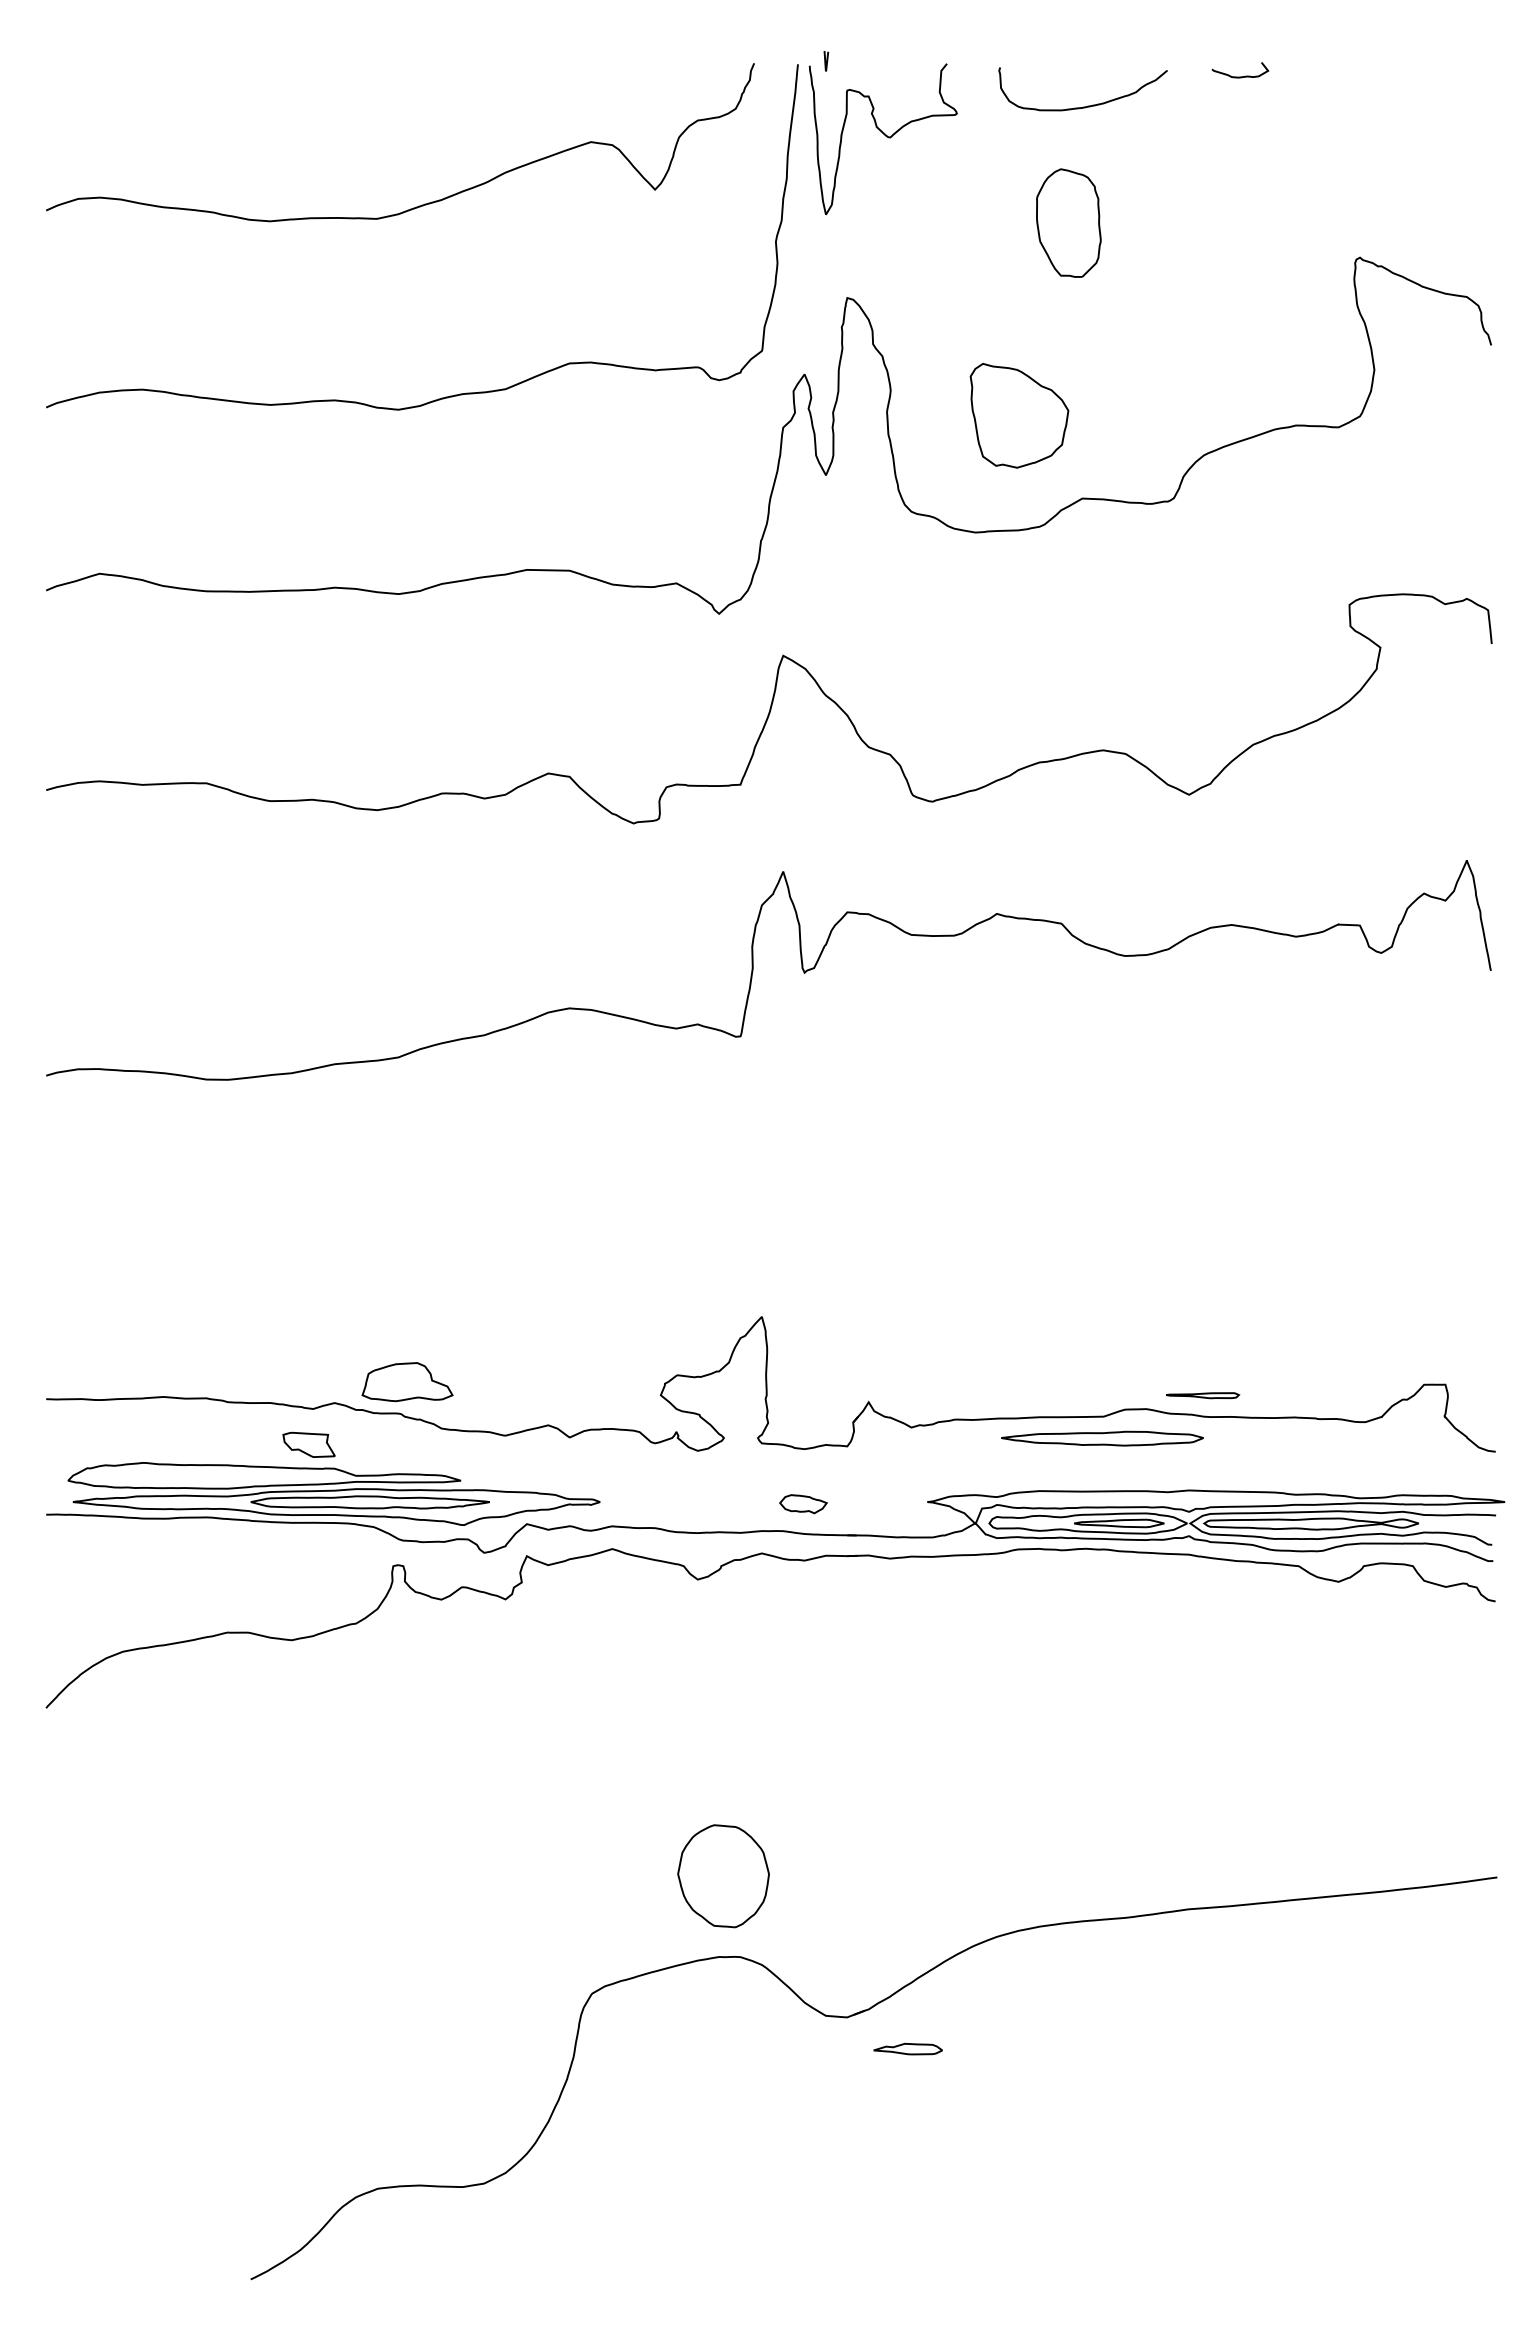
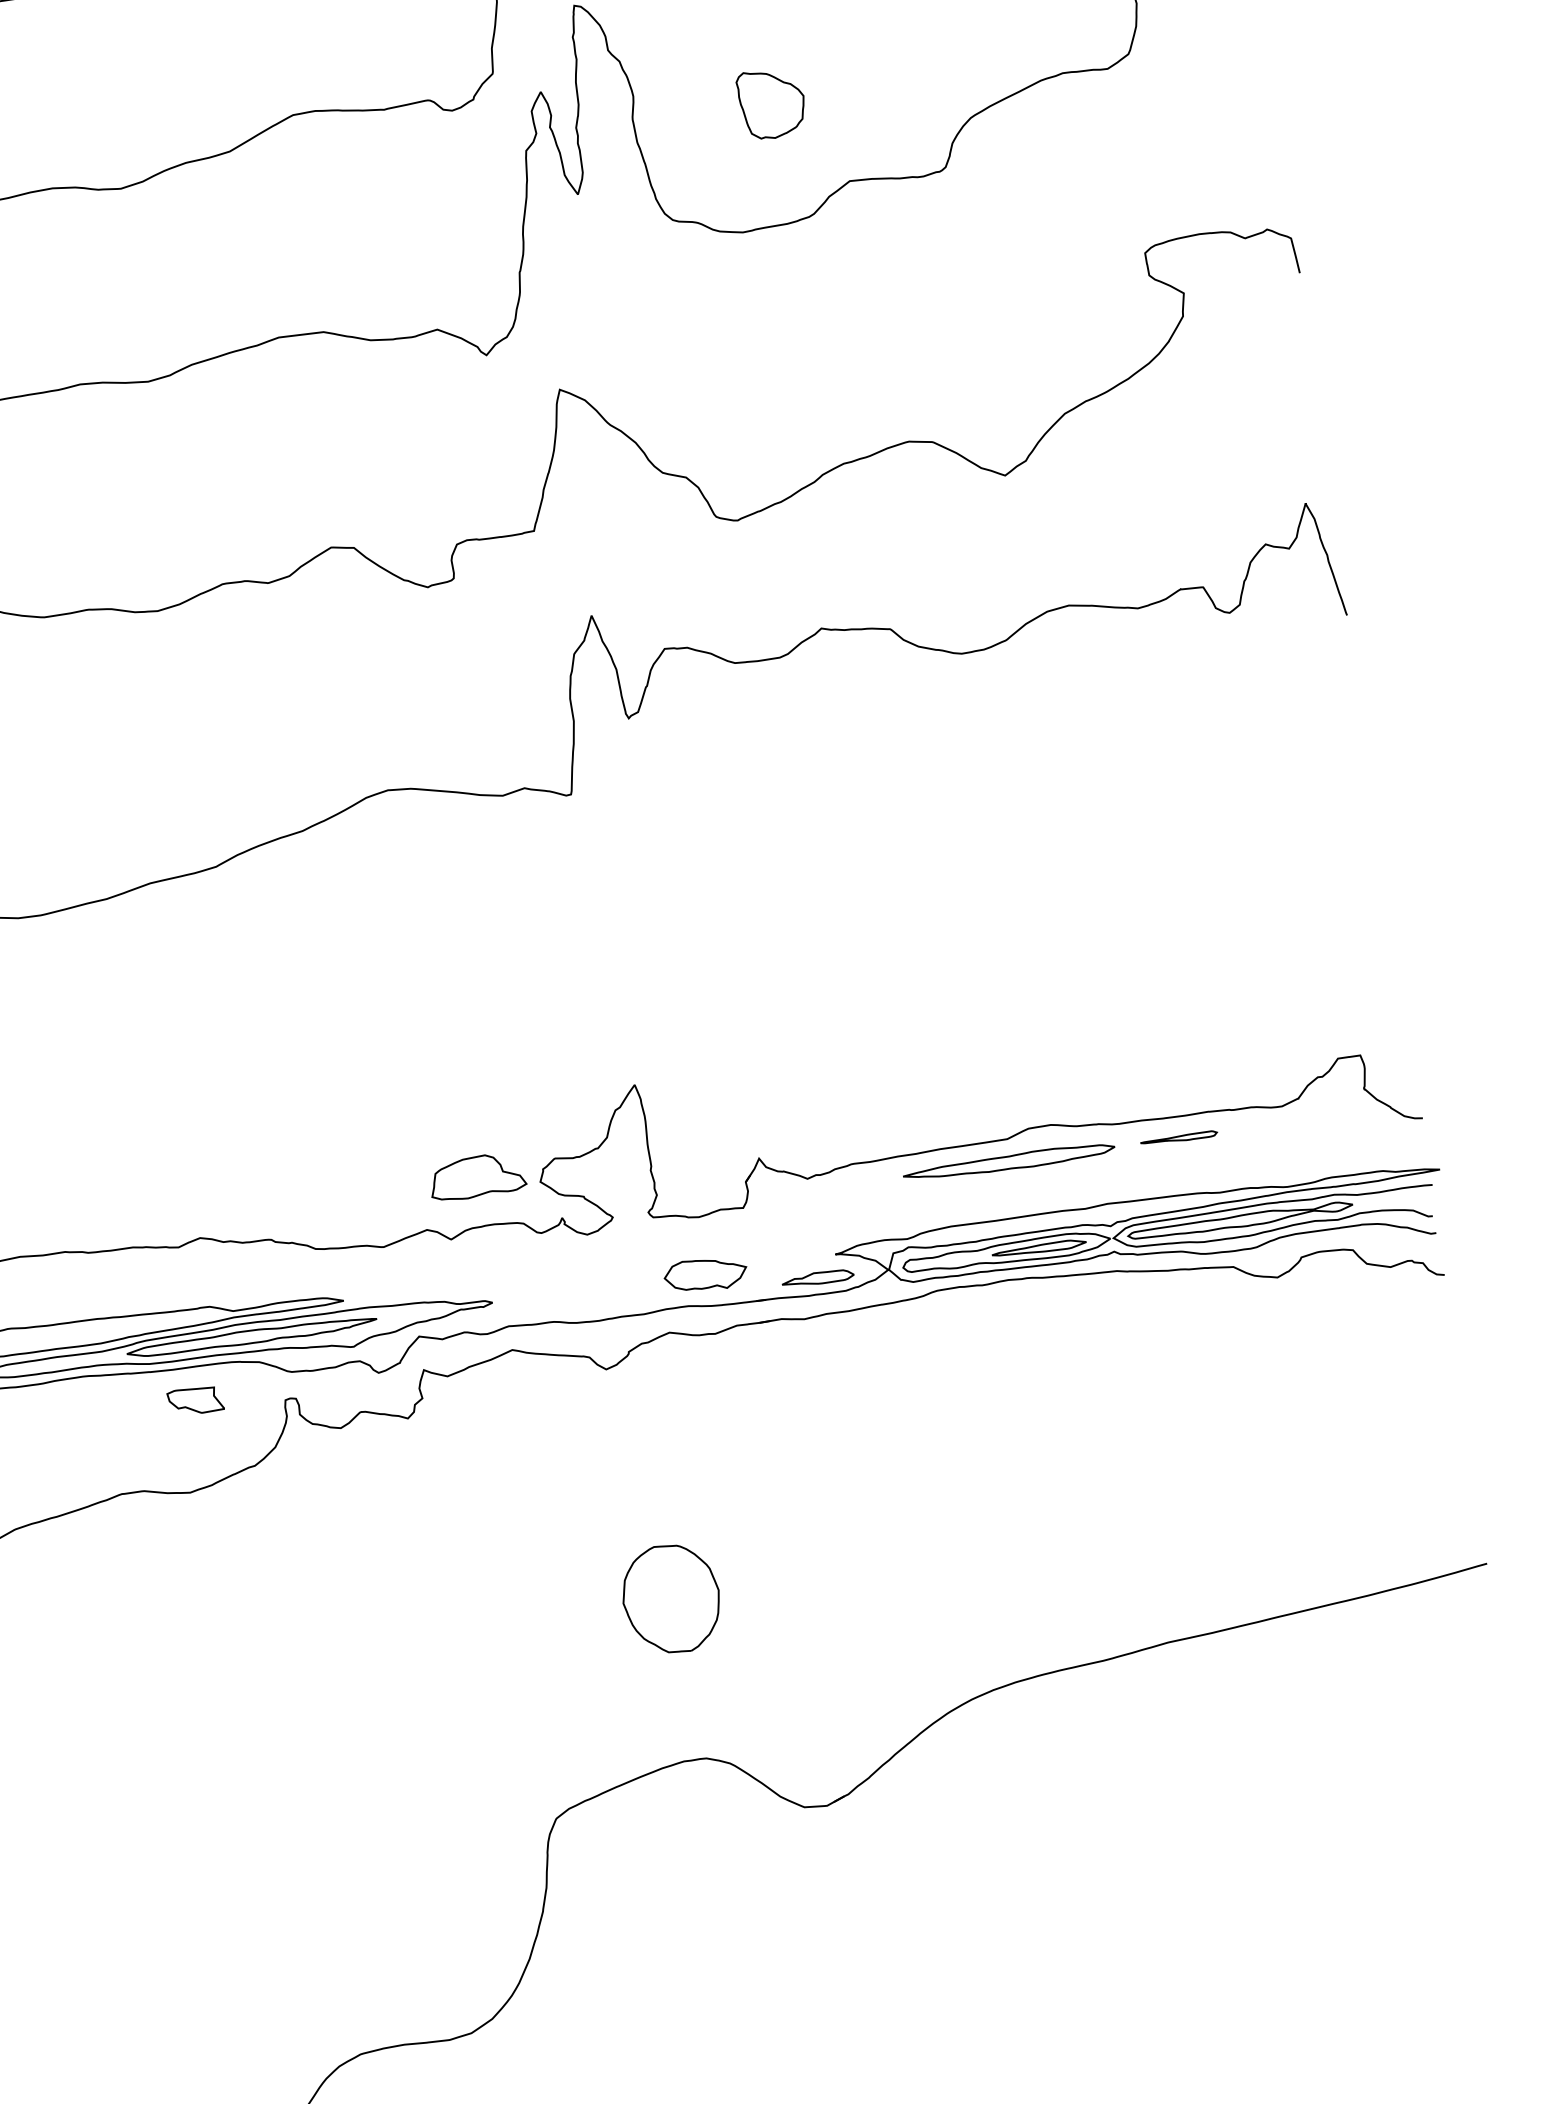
part: (1019, 415) -> (771, 103), size x0.62
part: (407, 1382) -> (477, 1177), moved
part: (1203, 1395) -> (1179, 1138), moved
part: (308, 1444) -> (195, 1400), moved
part: (803, 1504) -> (705, 1275), size x1.67
part: (723, 1876) -> (671, 1599), moved
part: (907, 2048) -> (817, 1277), moved

